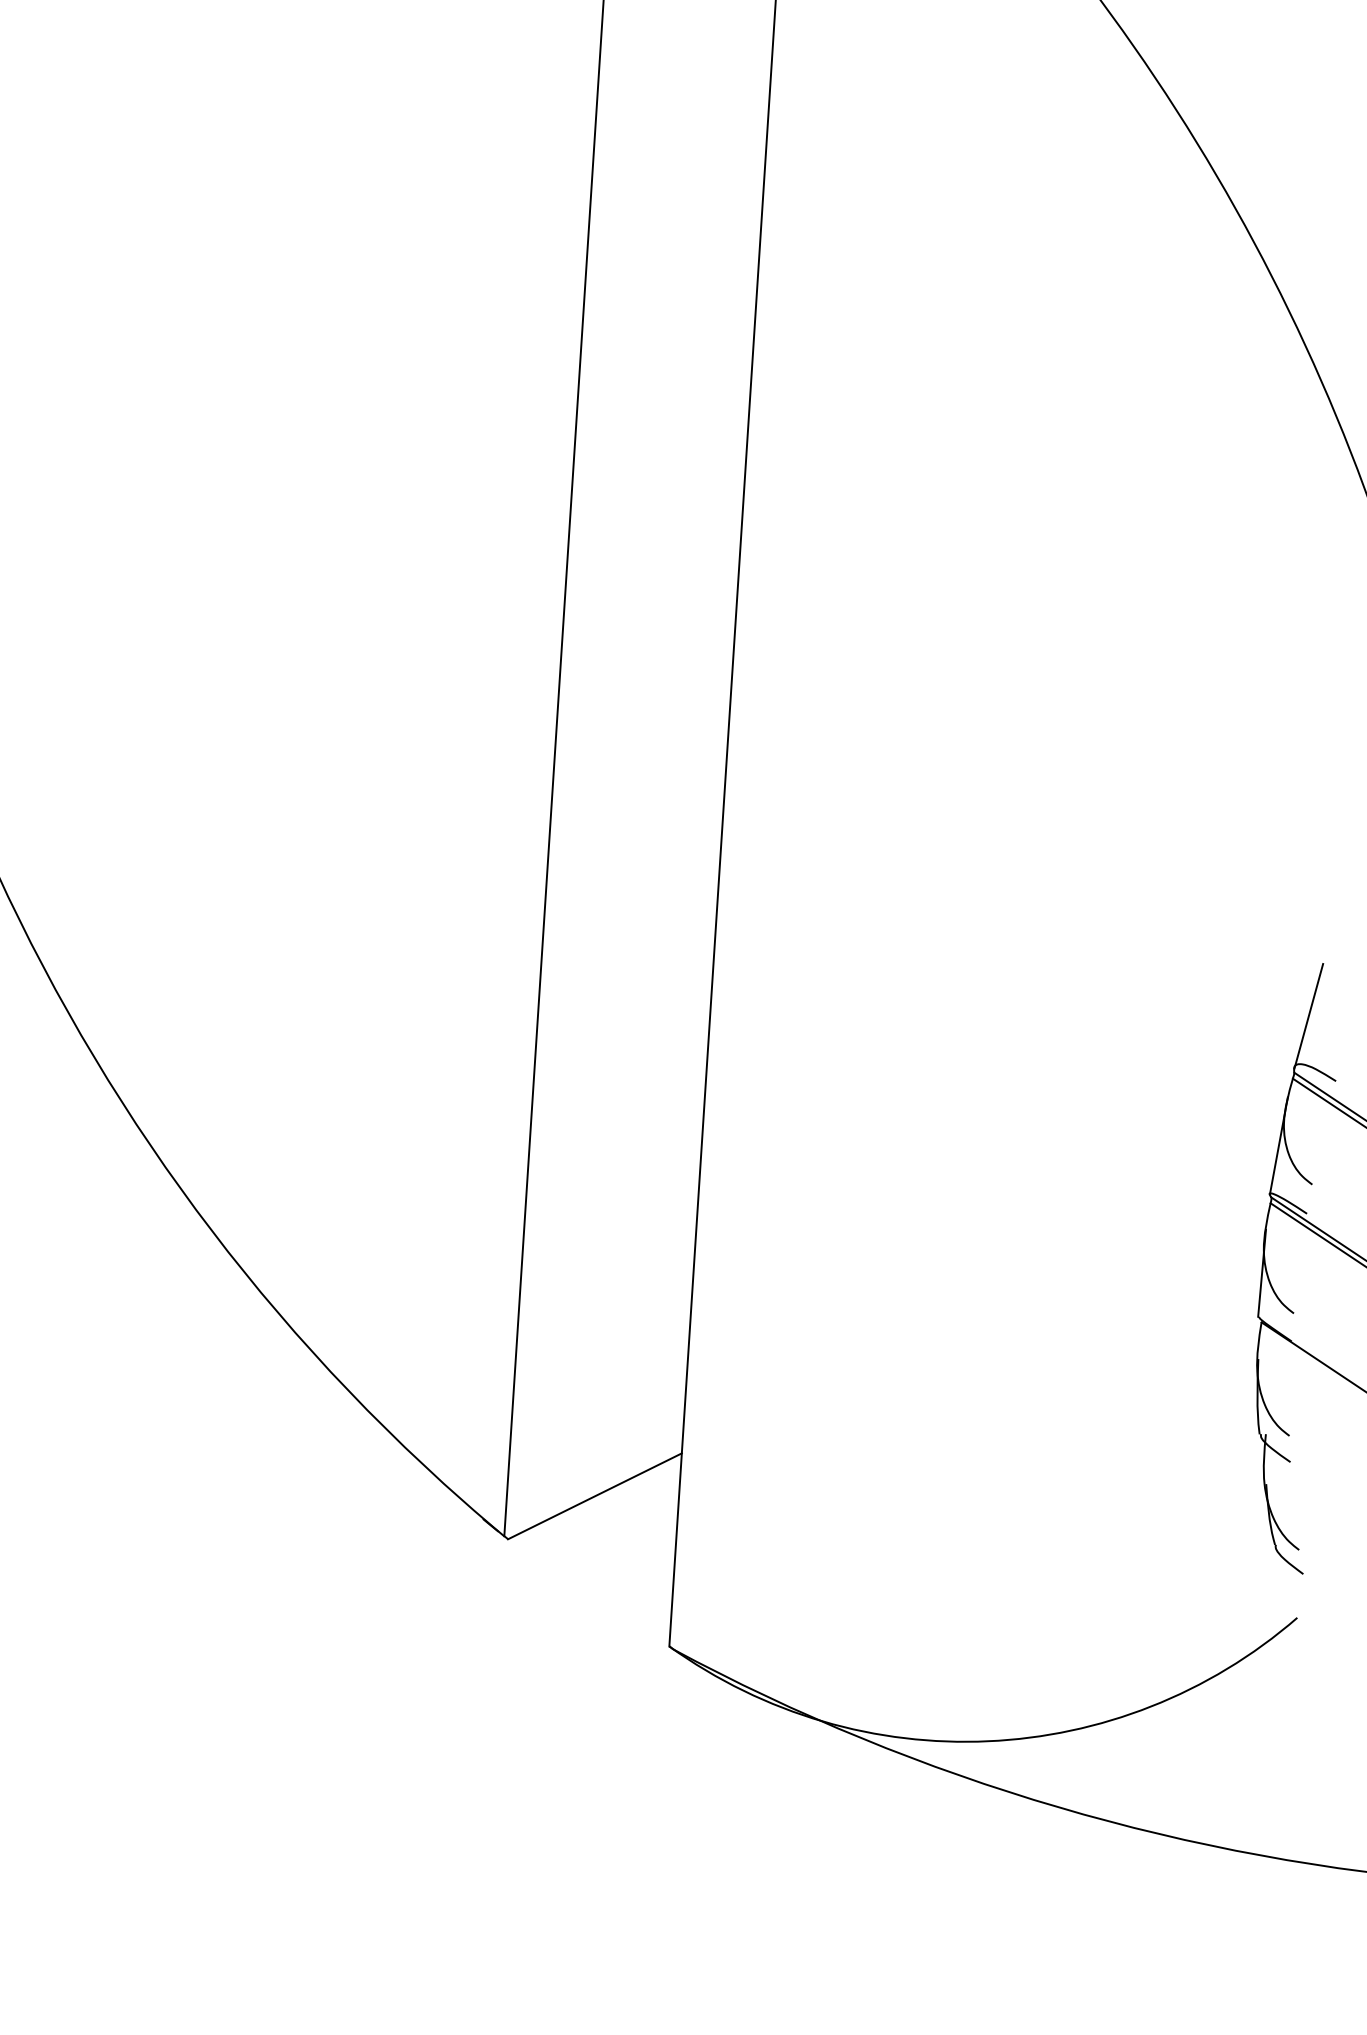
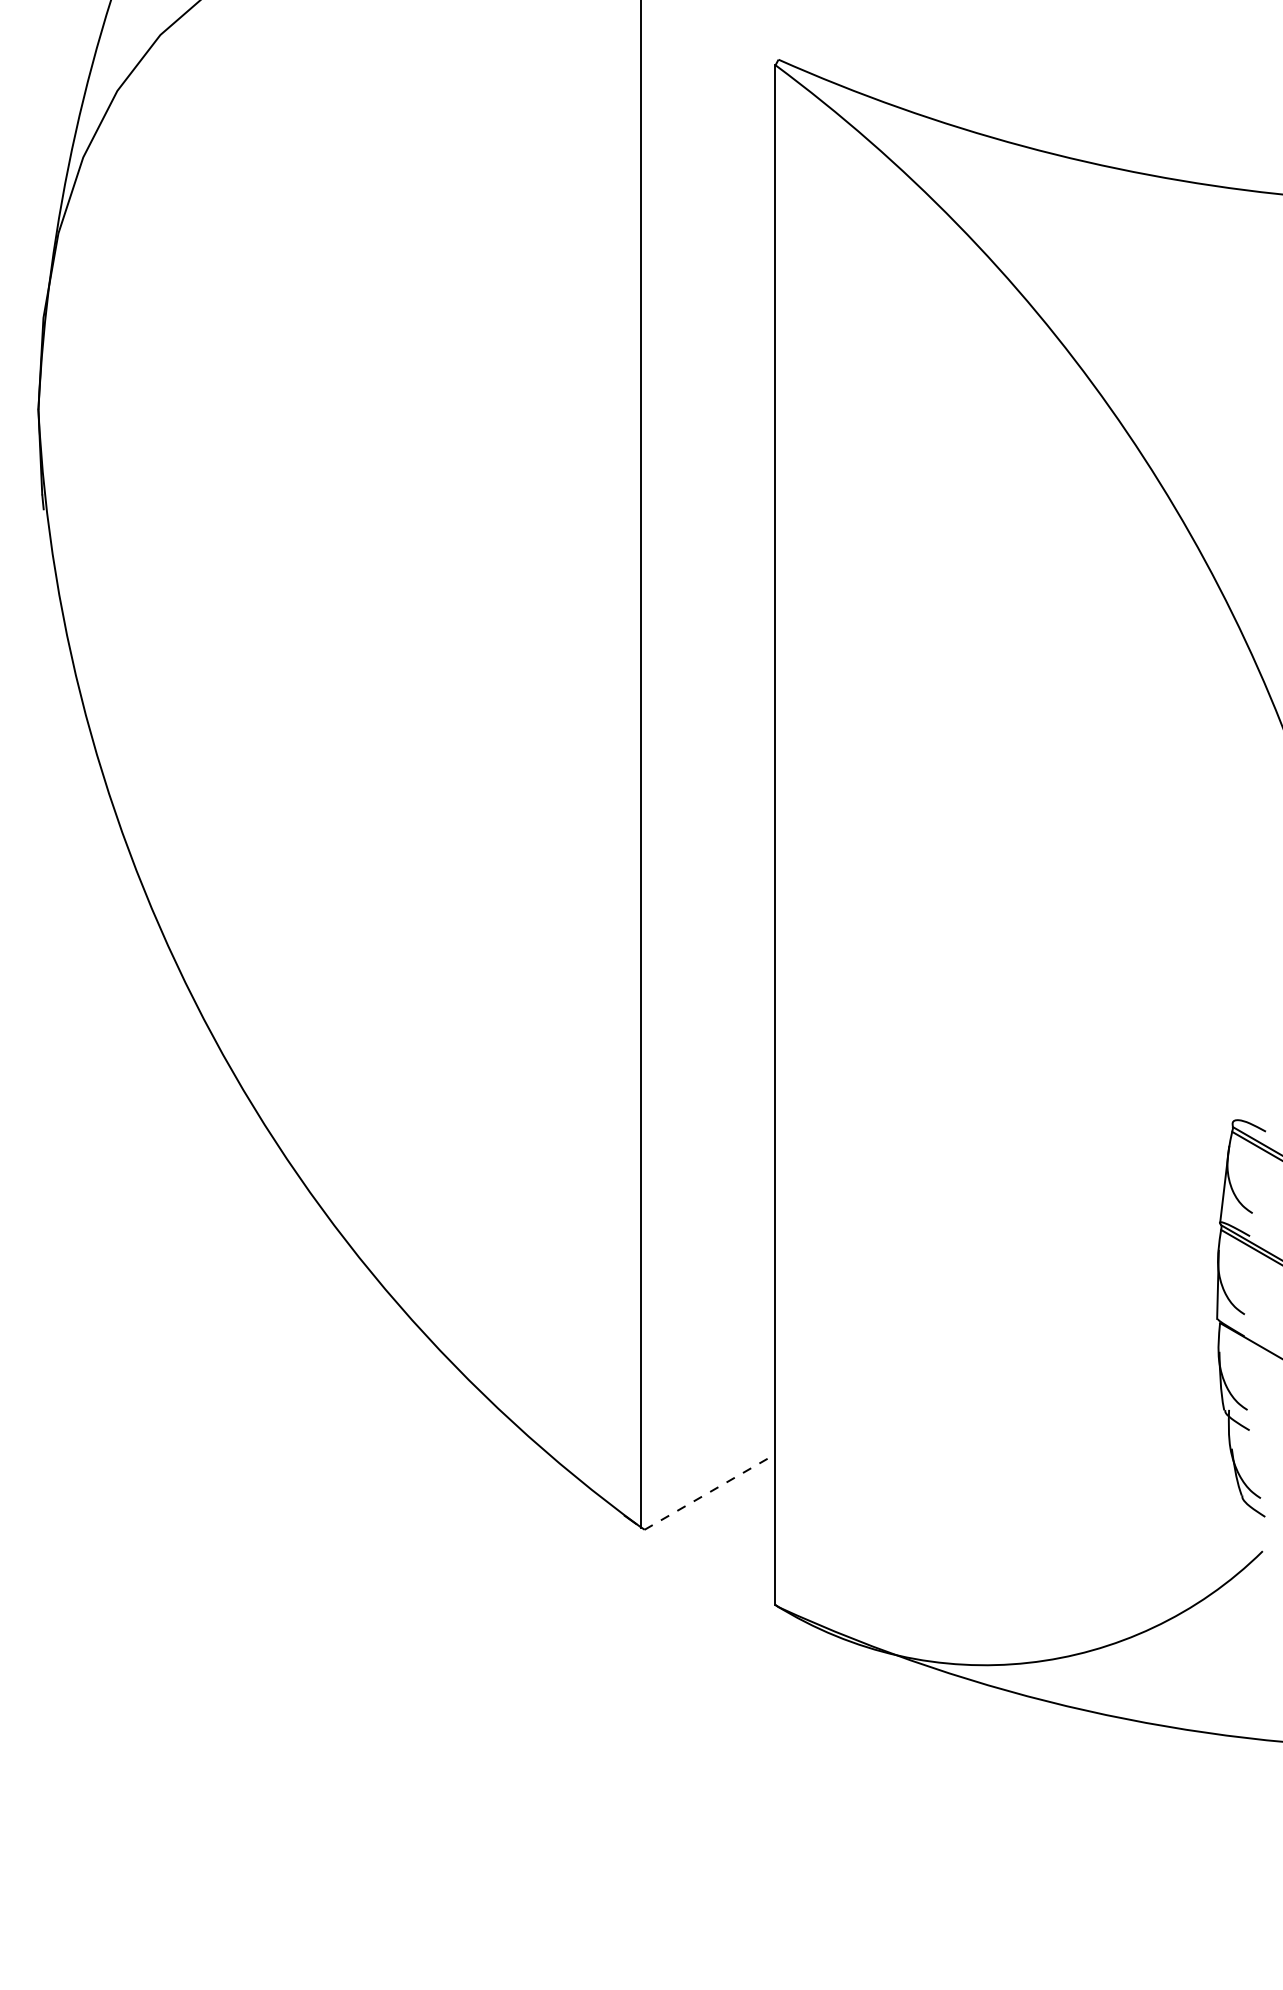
line: (1307, 1016) -> (1240, 1082), removed
line: (595, 1496) -> (710, 1492), solid -> dashed

